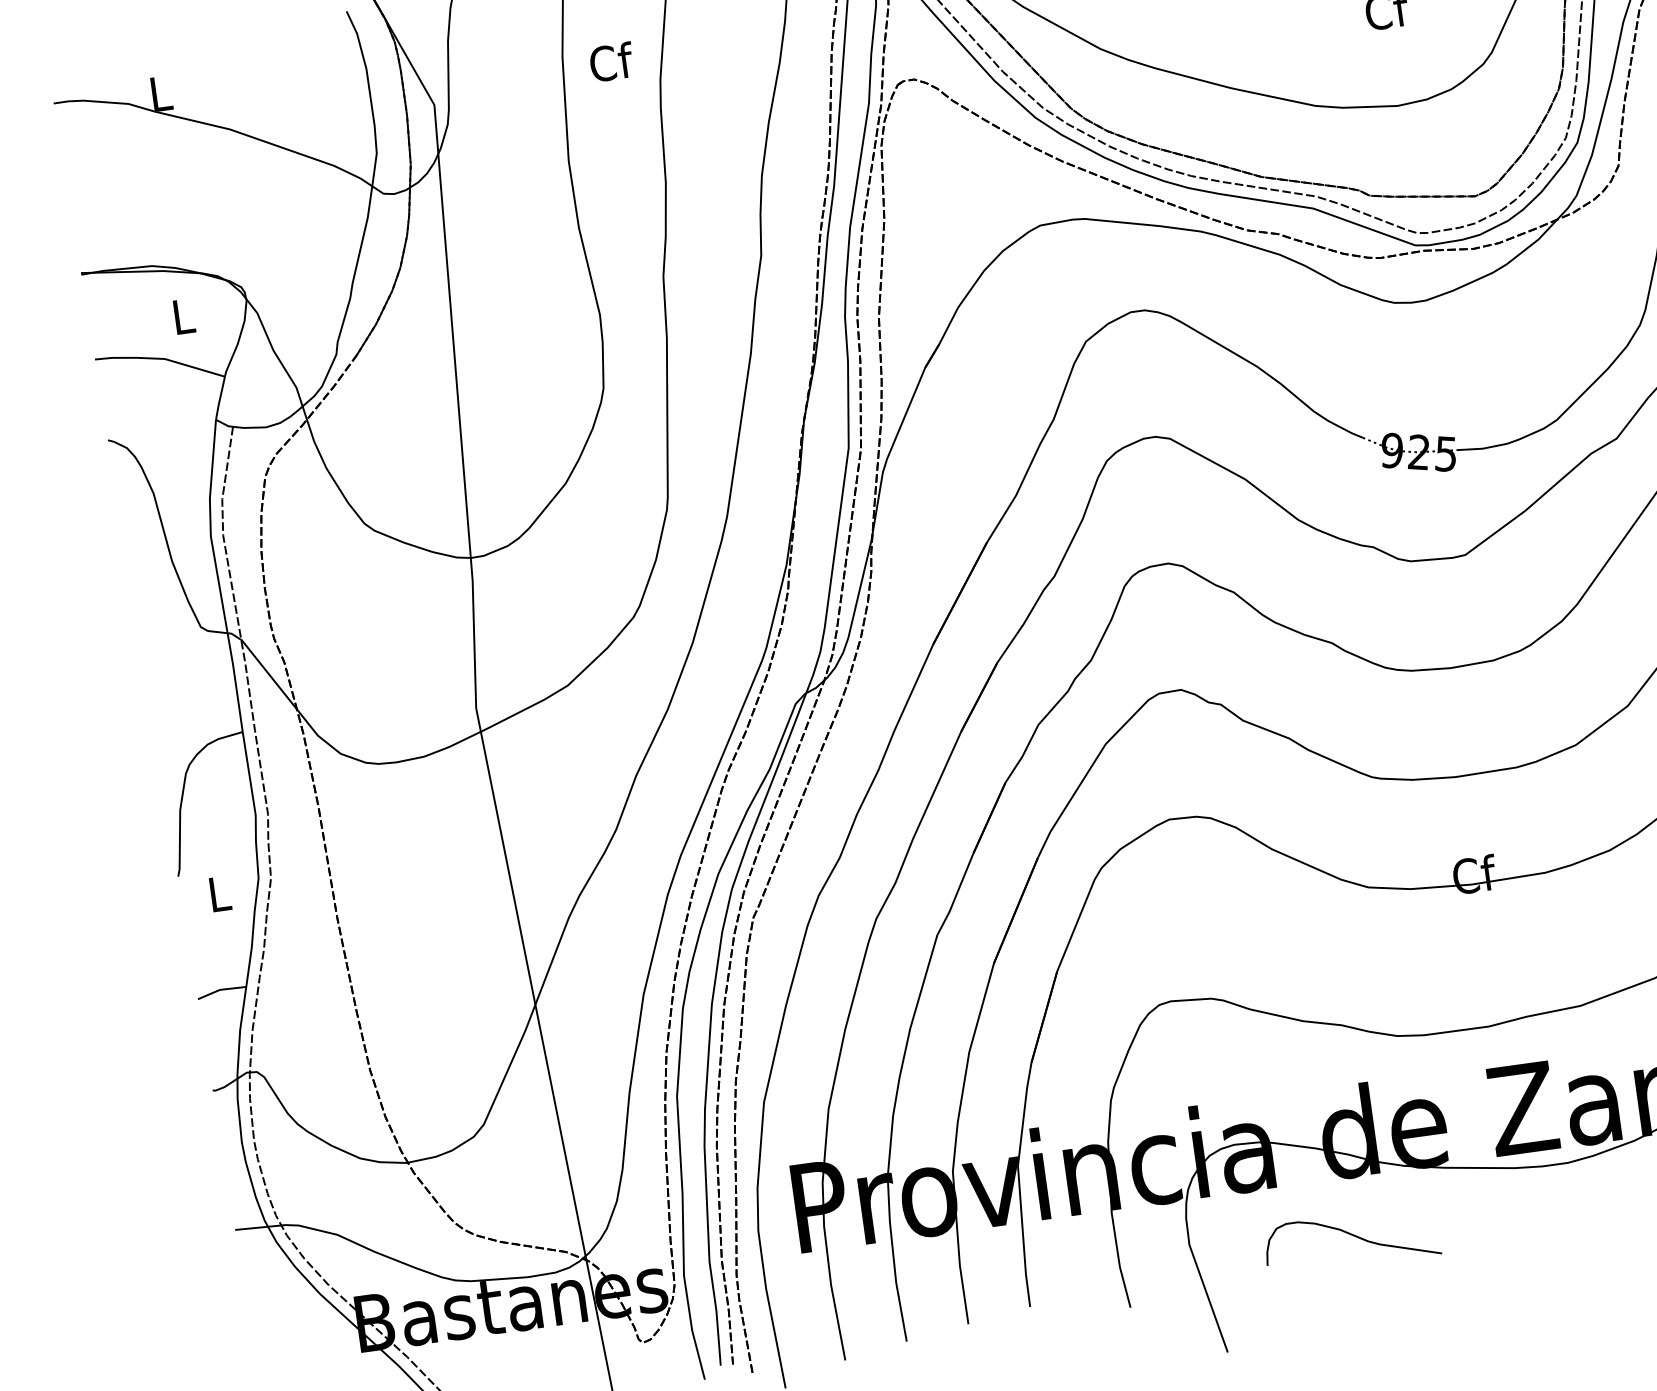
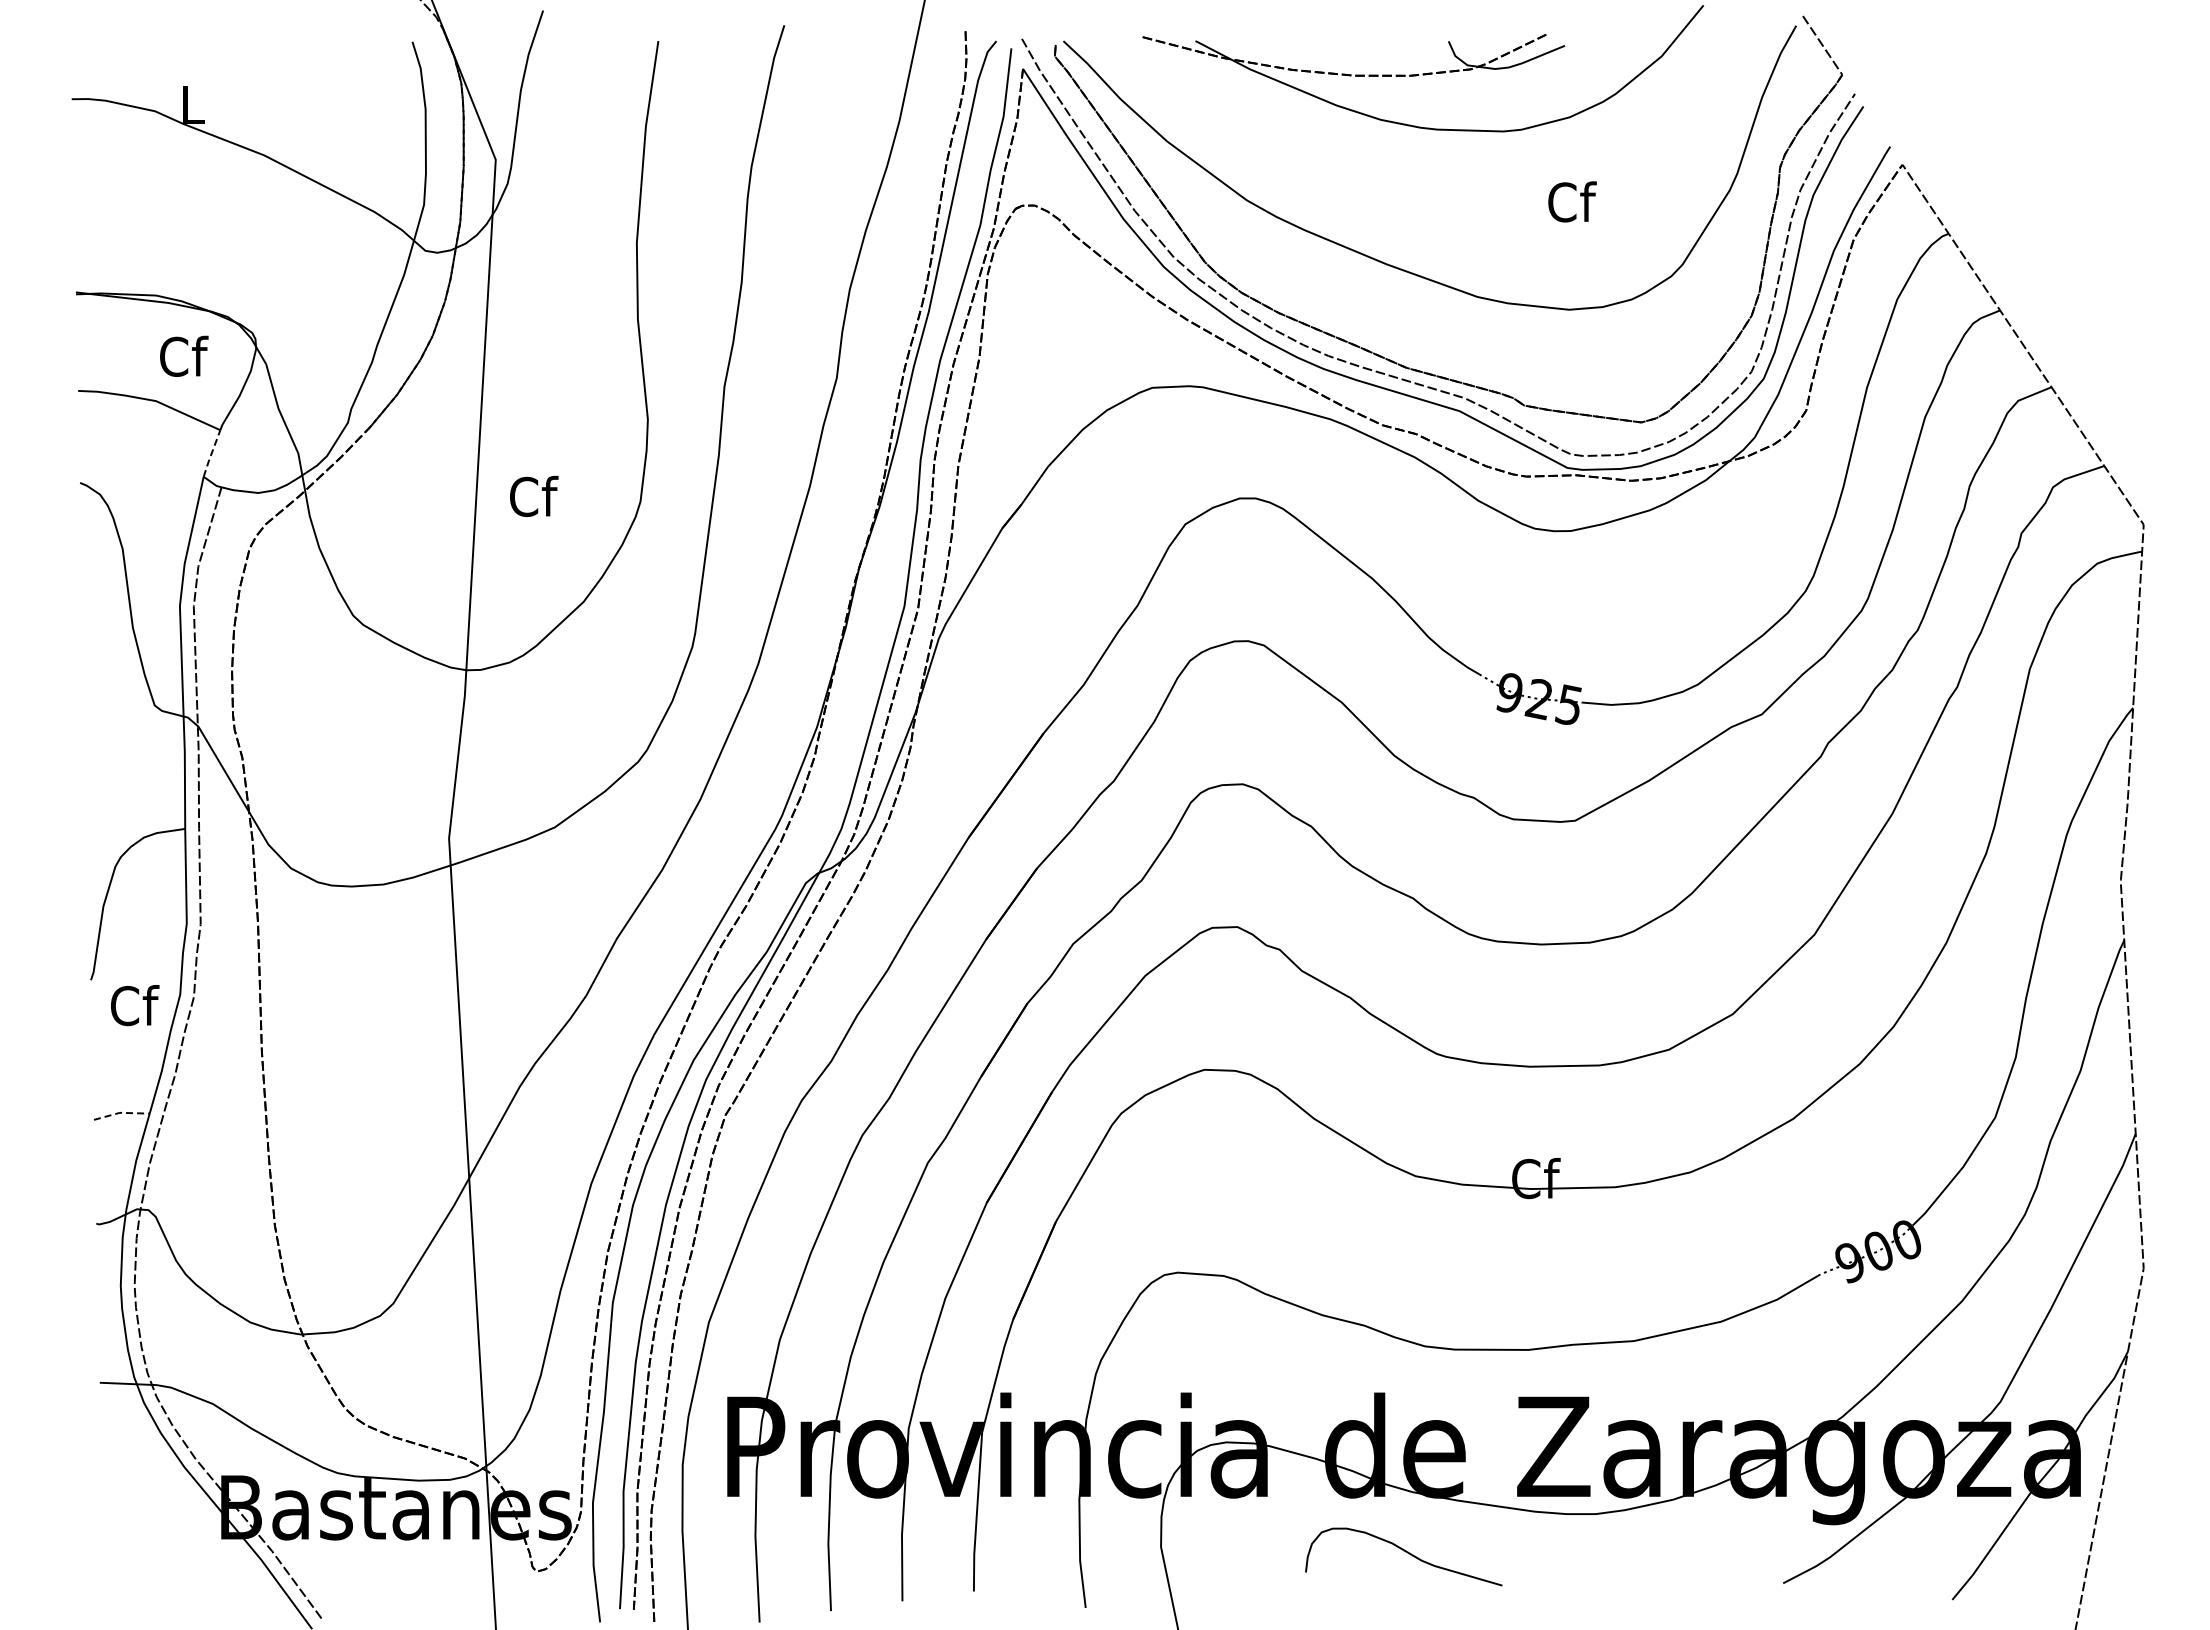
text: (611, 61) -> (534, 495), moved
text: (184, 315) -> (184, 355), L -> Cf
line: (220, 398) -> (211, 453), solid -> dashed
text: (220, 893) -> (135, 1005), L -> Cf
line: (220, 989) -> (120, 1112), solid -> dashed
curve: (1352, 1236) -> (1405, 1552), moved

